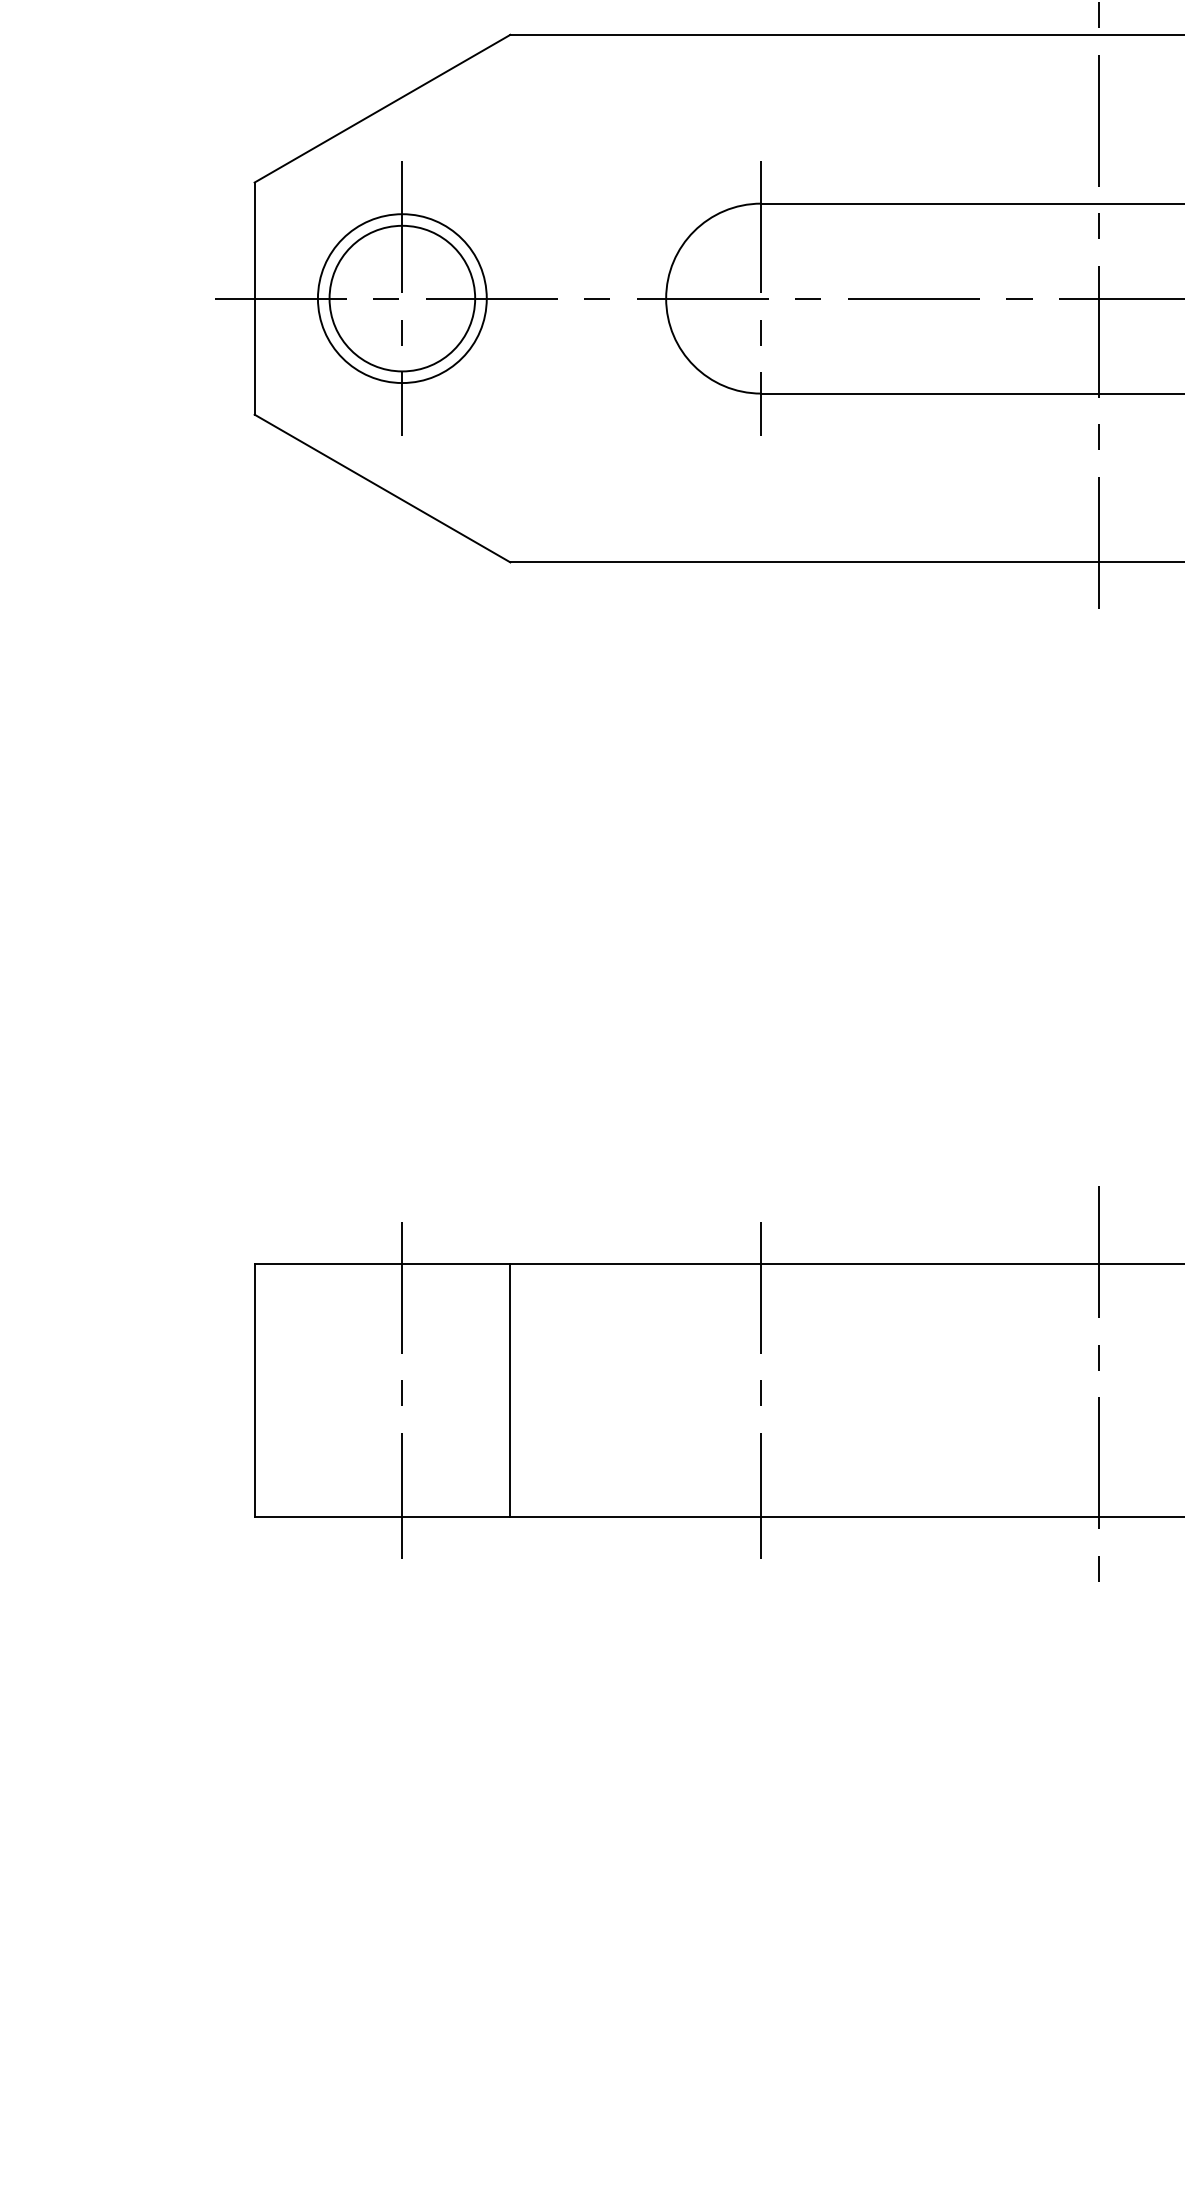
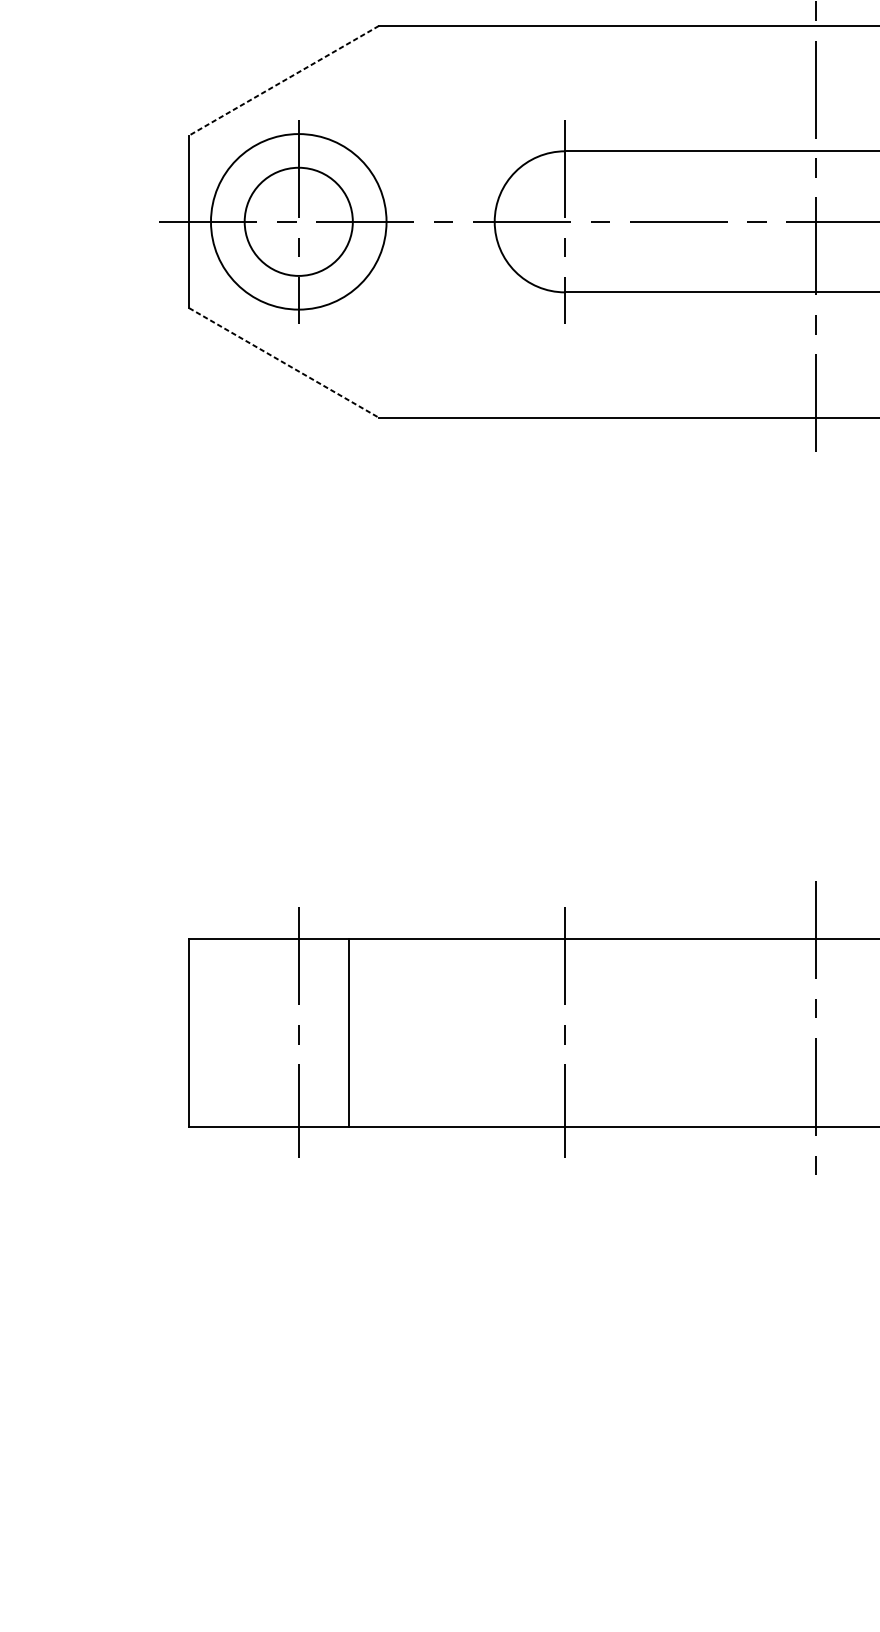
line: (382, 108) -> (284, 80), solid -> dashed
circle: (401, 298) -> (298, 221), size x1.4
line: (382, 488) -> (284, 362), solid -> dashed
line: (510, 1390) -> (349, 1032), moved

